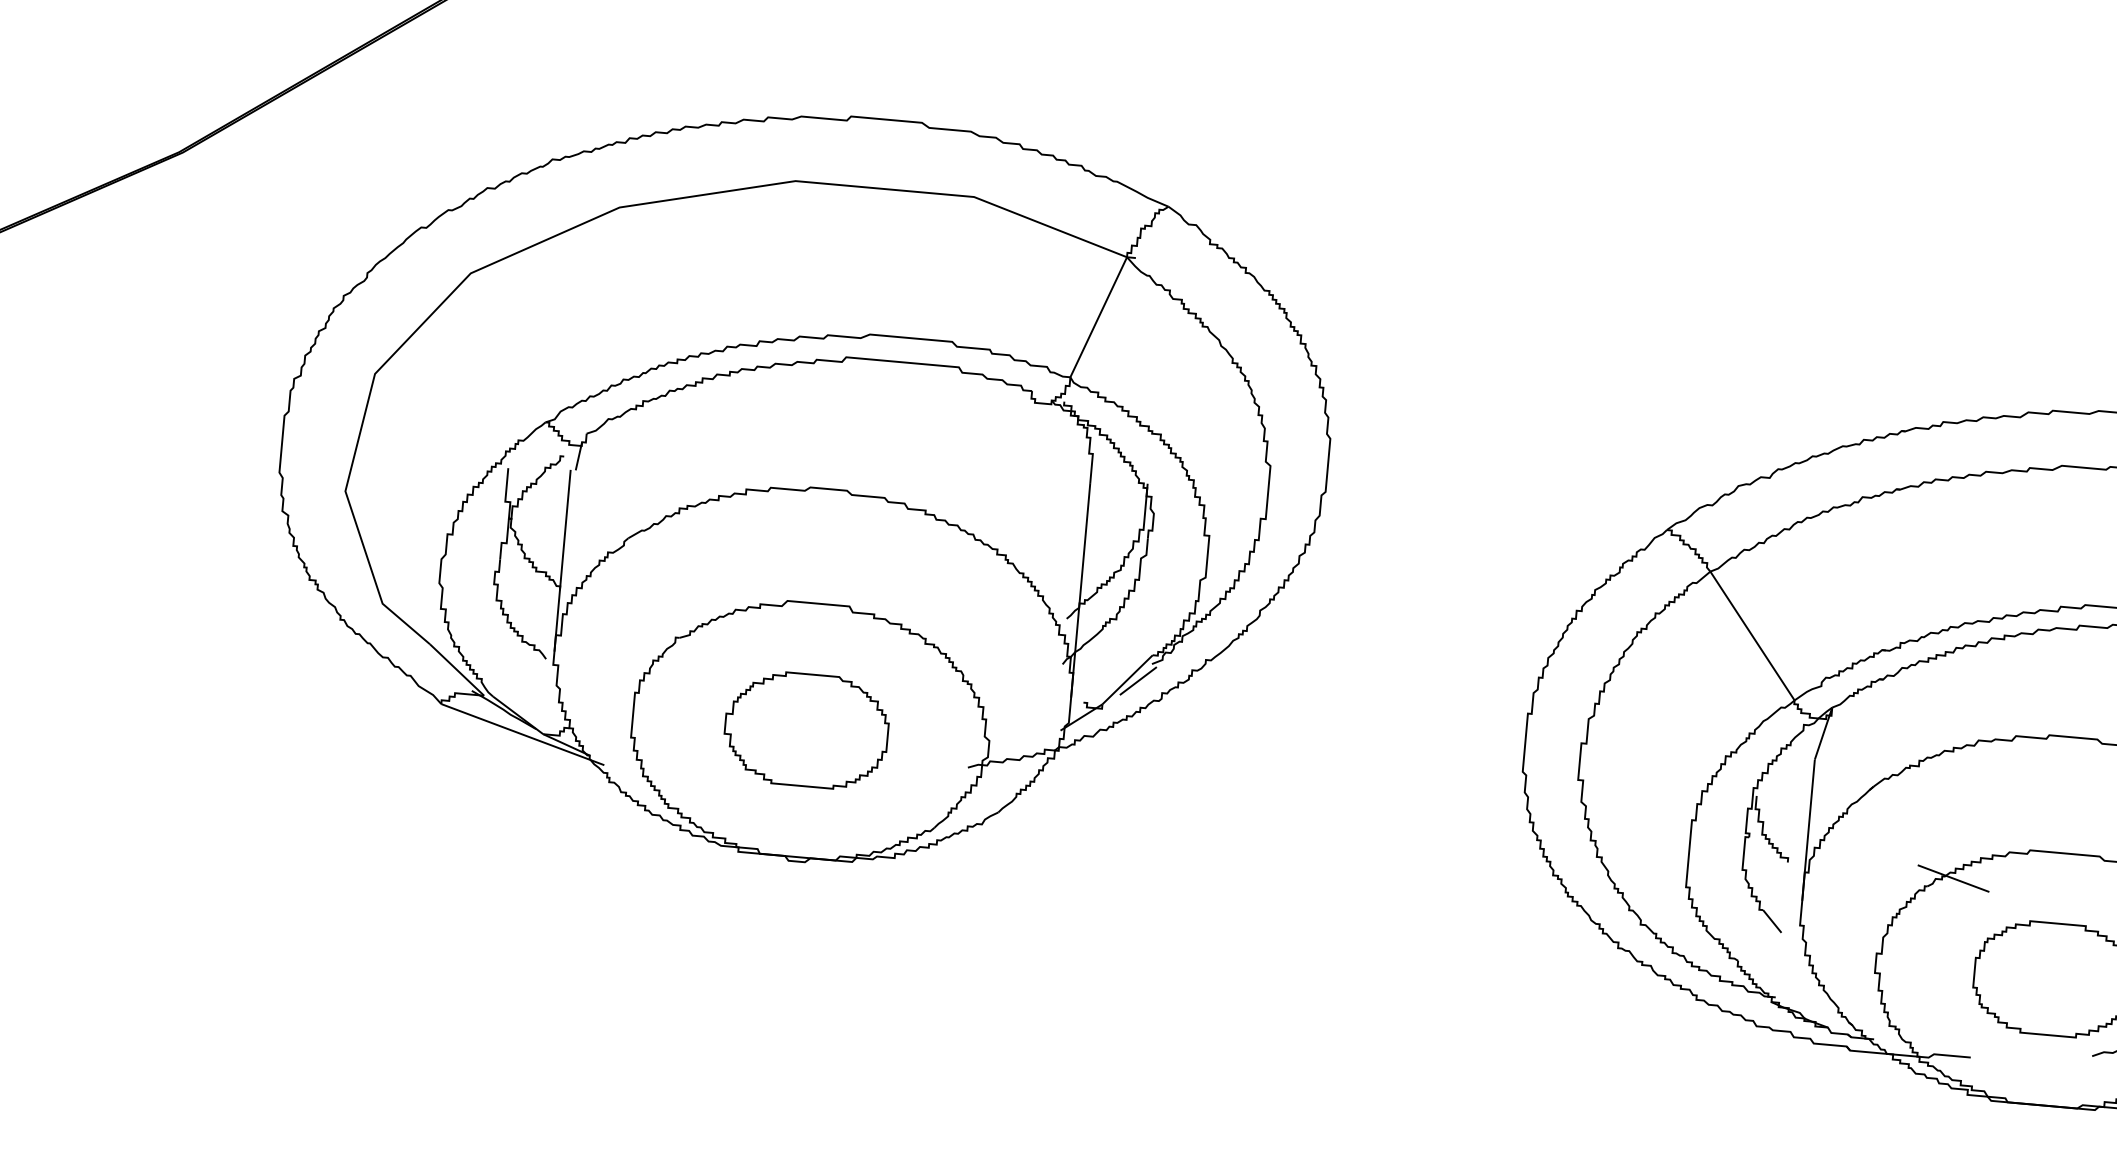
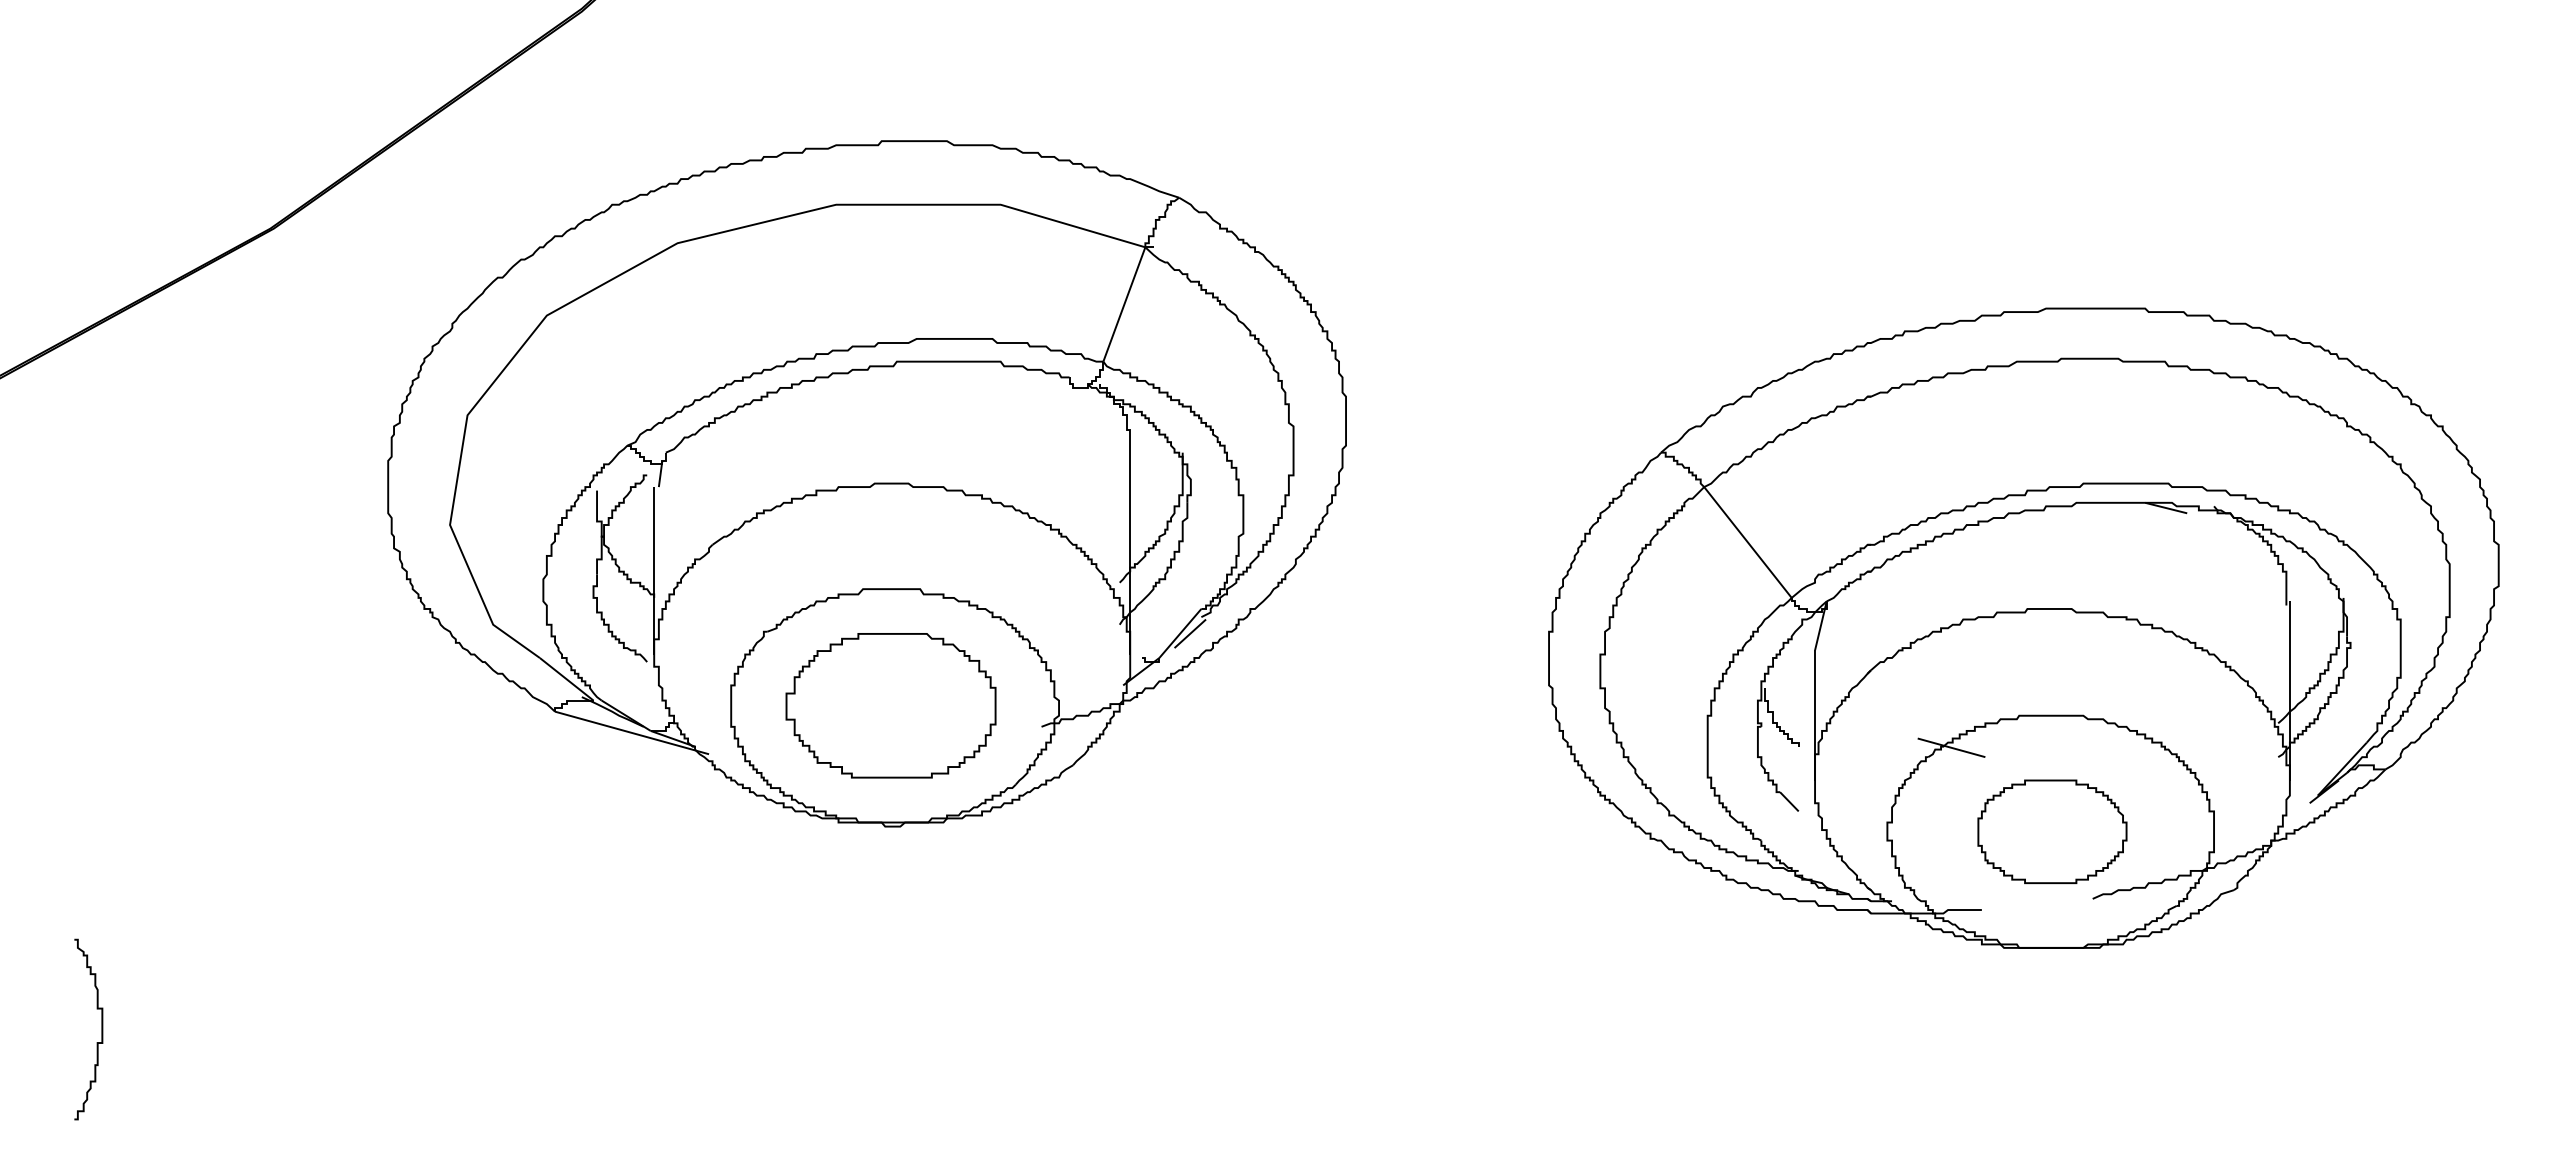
part: (806, 729) -> (890, 705), size x1.4

